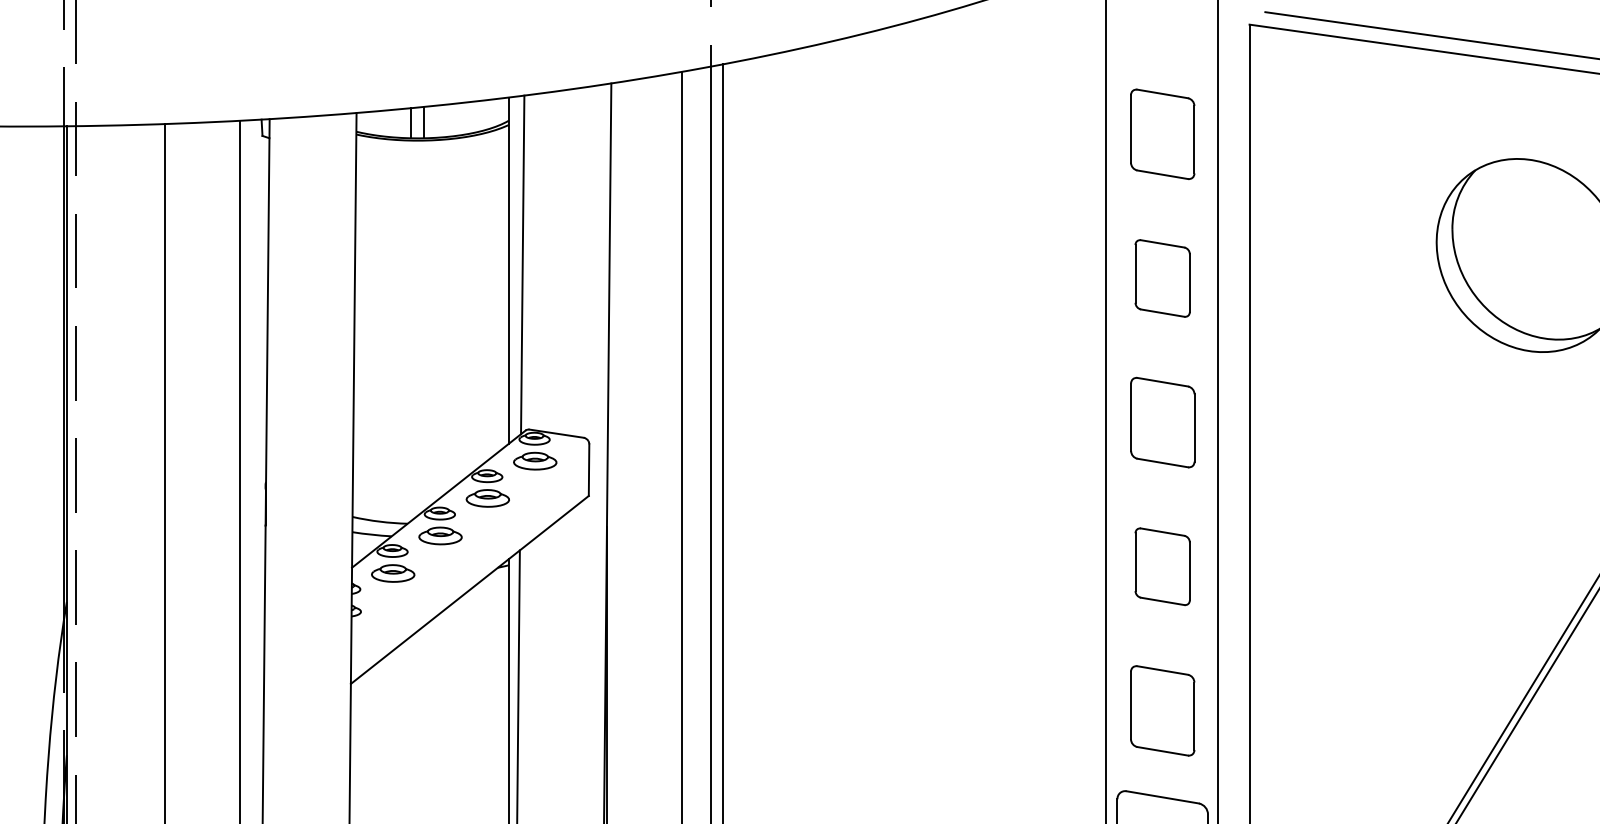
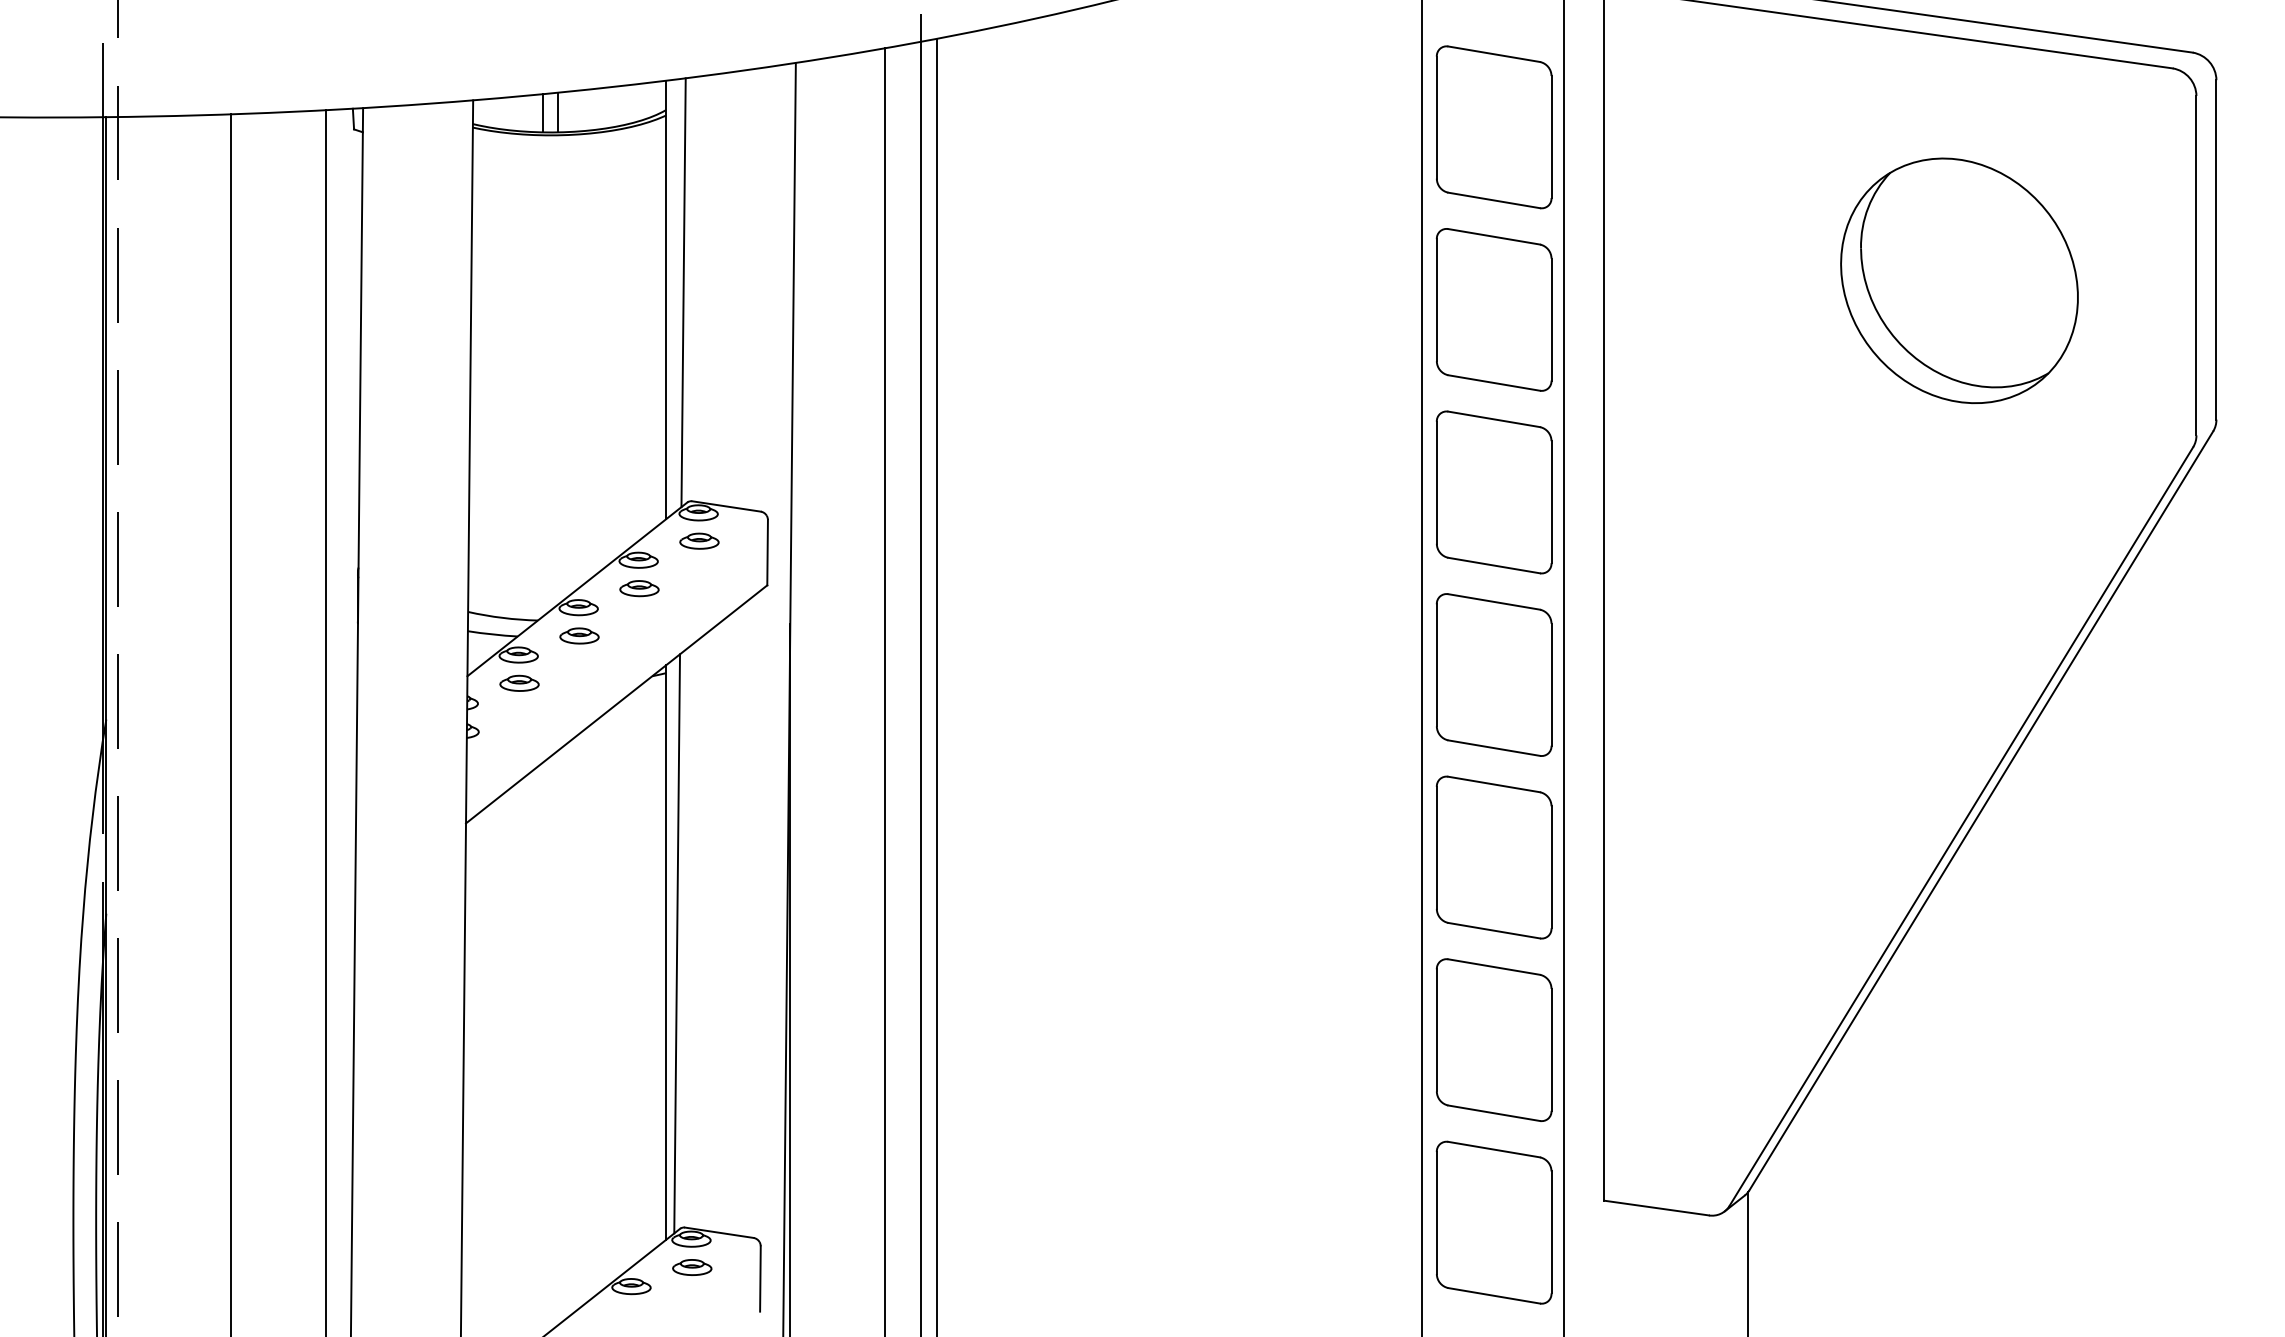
part: (1162, 134) -> (1493, 127), size x1.43
part: (1162, 278) -> (1493, 309), size x1.67
part: (1163, 422) -> (1494, 492), size x1.43
part: (535, 460) -> (699, 540), size x0.71
part: (487, 498) -> (639, 588), size x0.71
part: (440, 535) -> (579, 635), size x0.71
part: (1162, 566) -> (1493, 674), size x1.67
part: (393, 572) -> (519, 682), size x0.71
part: (1162, 710) -> (1493, 857), size x1.43

